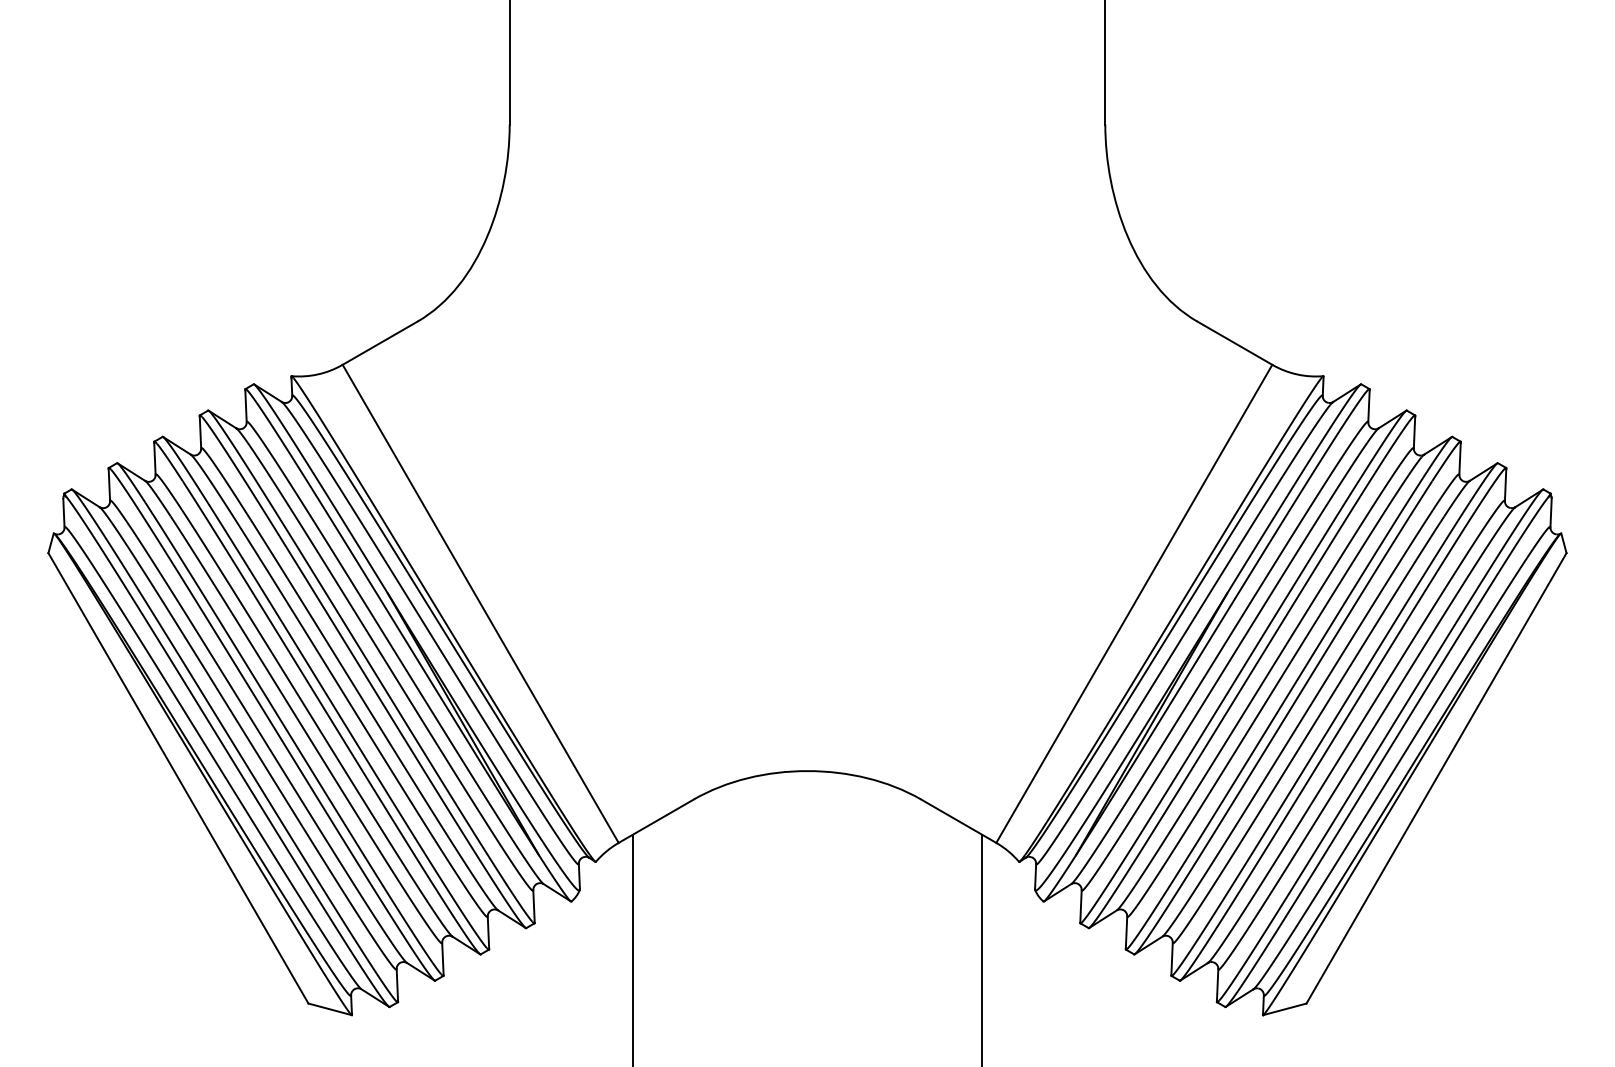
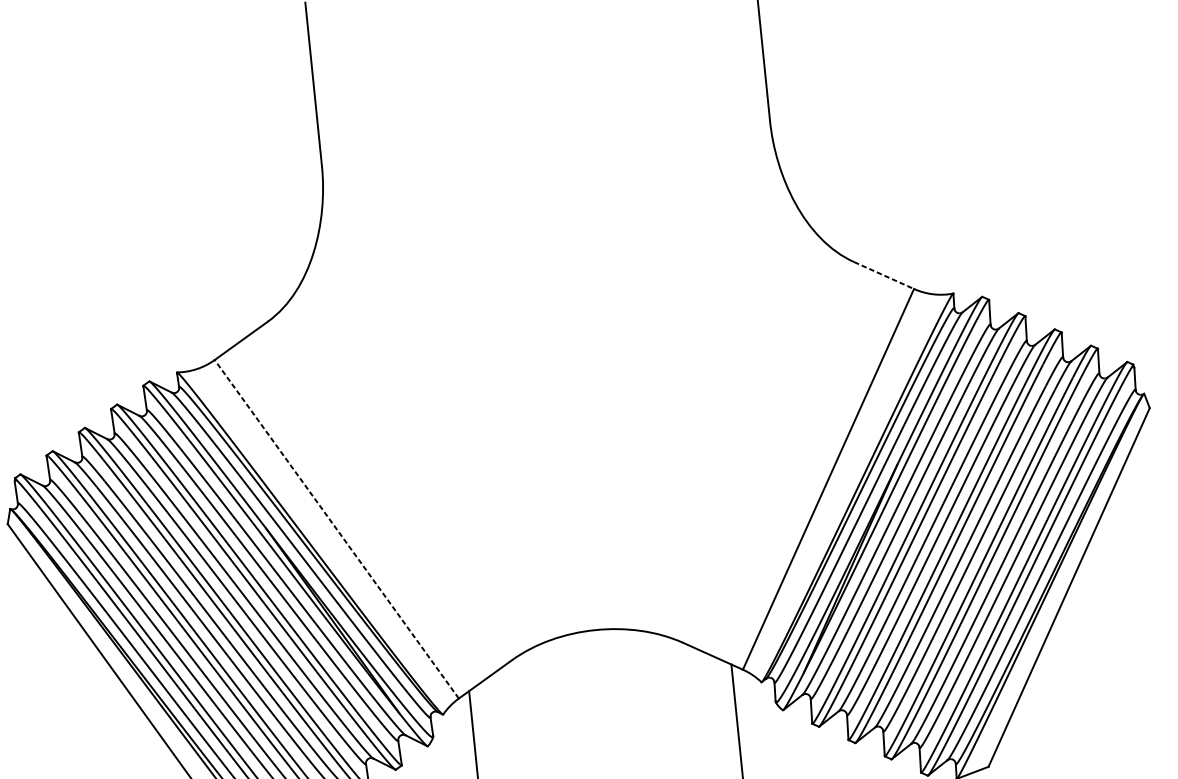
line: (1235, 343) -> (884, 275), solid -> dashed
line: (480, 603) -> (336, 529), solid -> dashed

